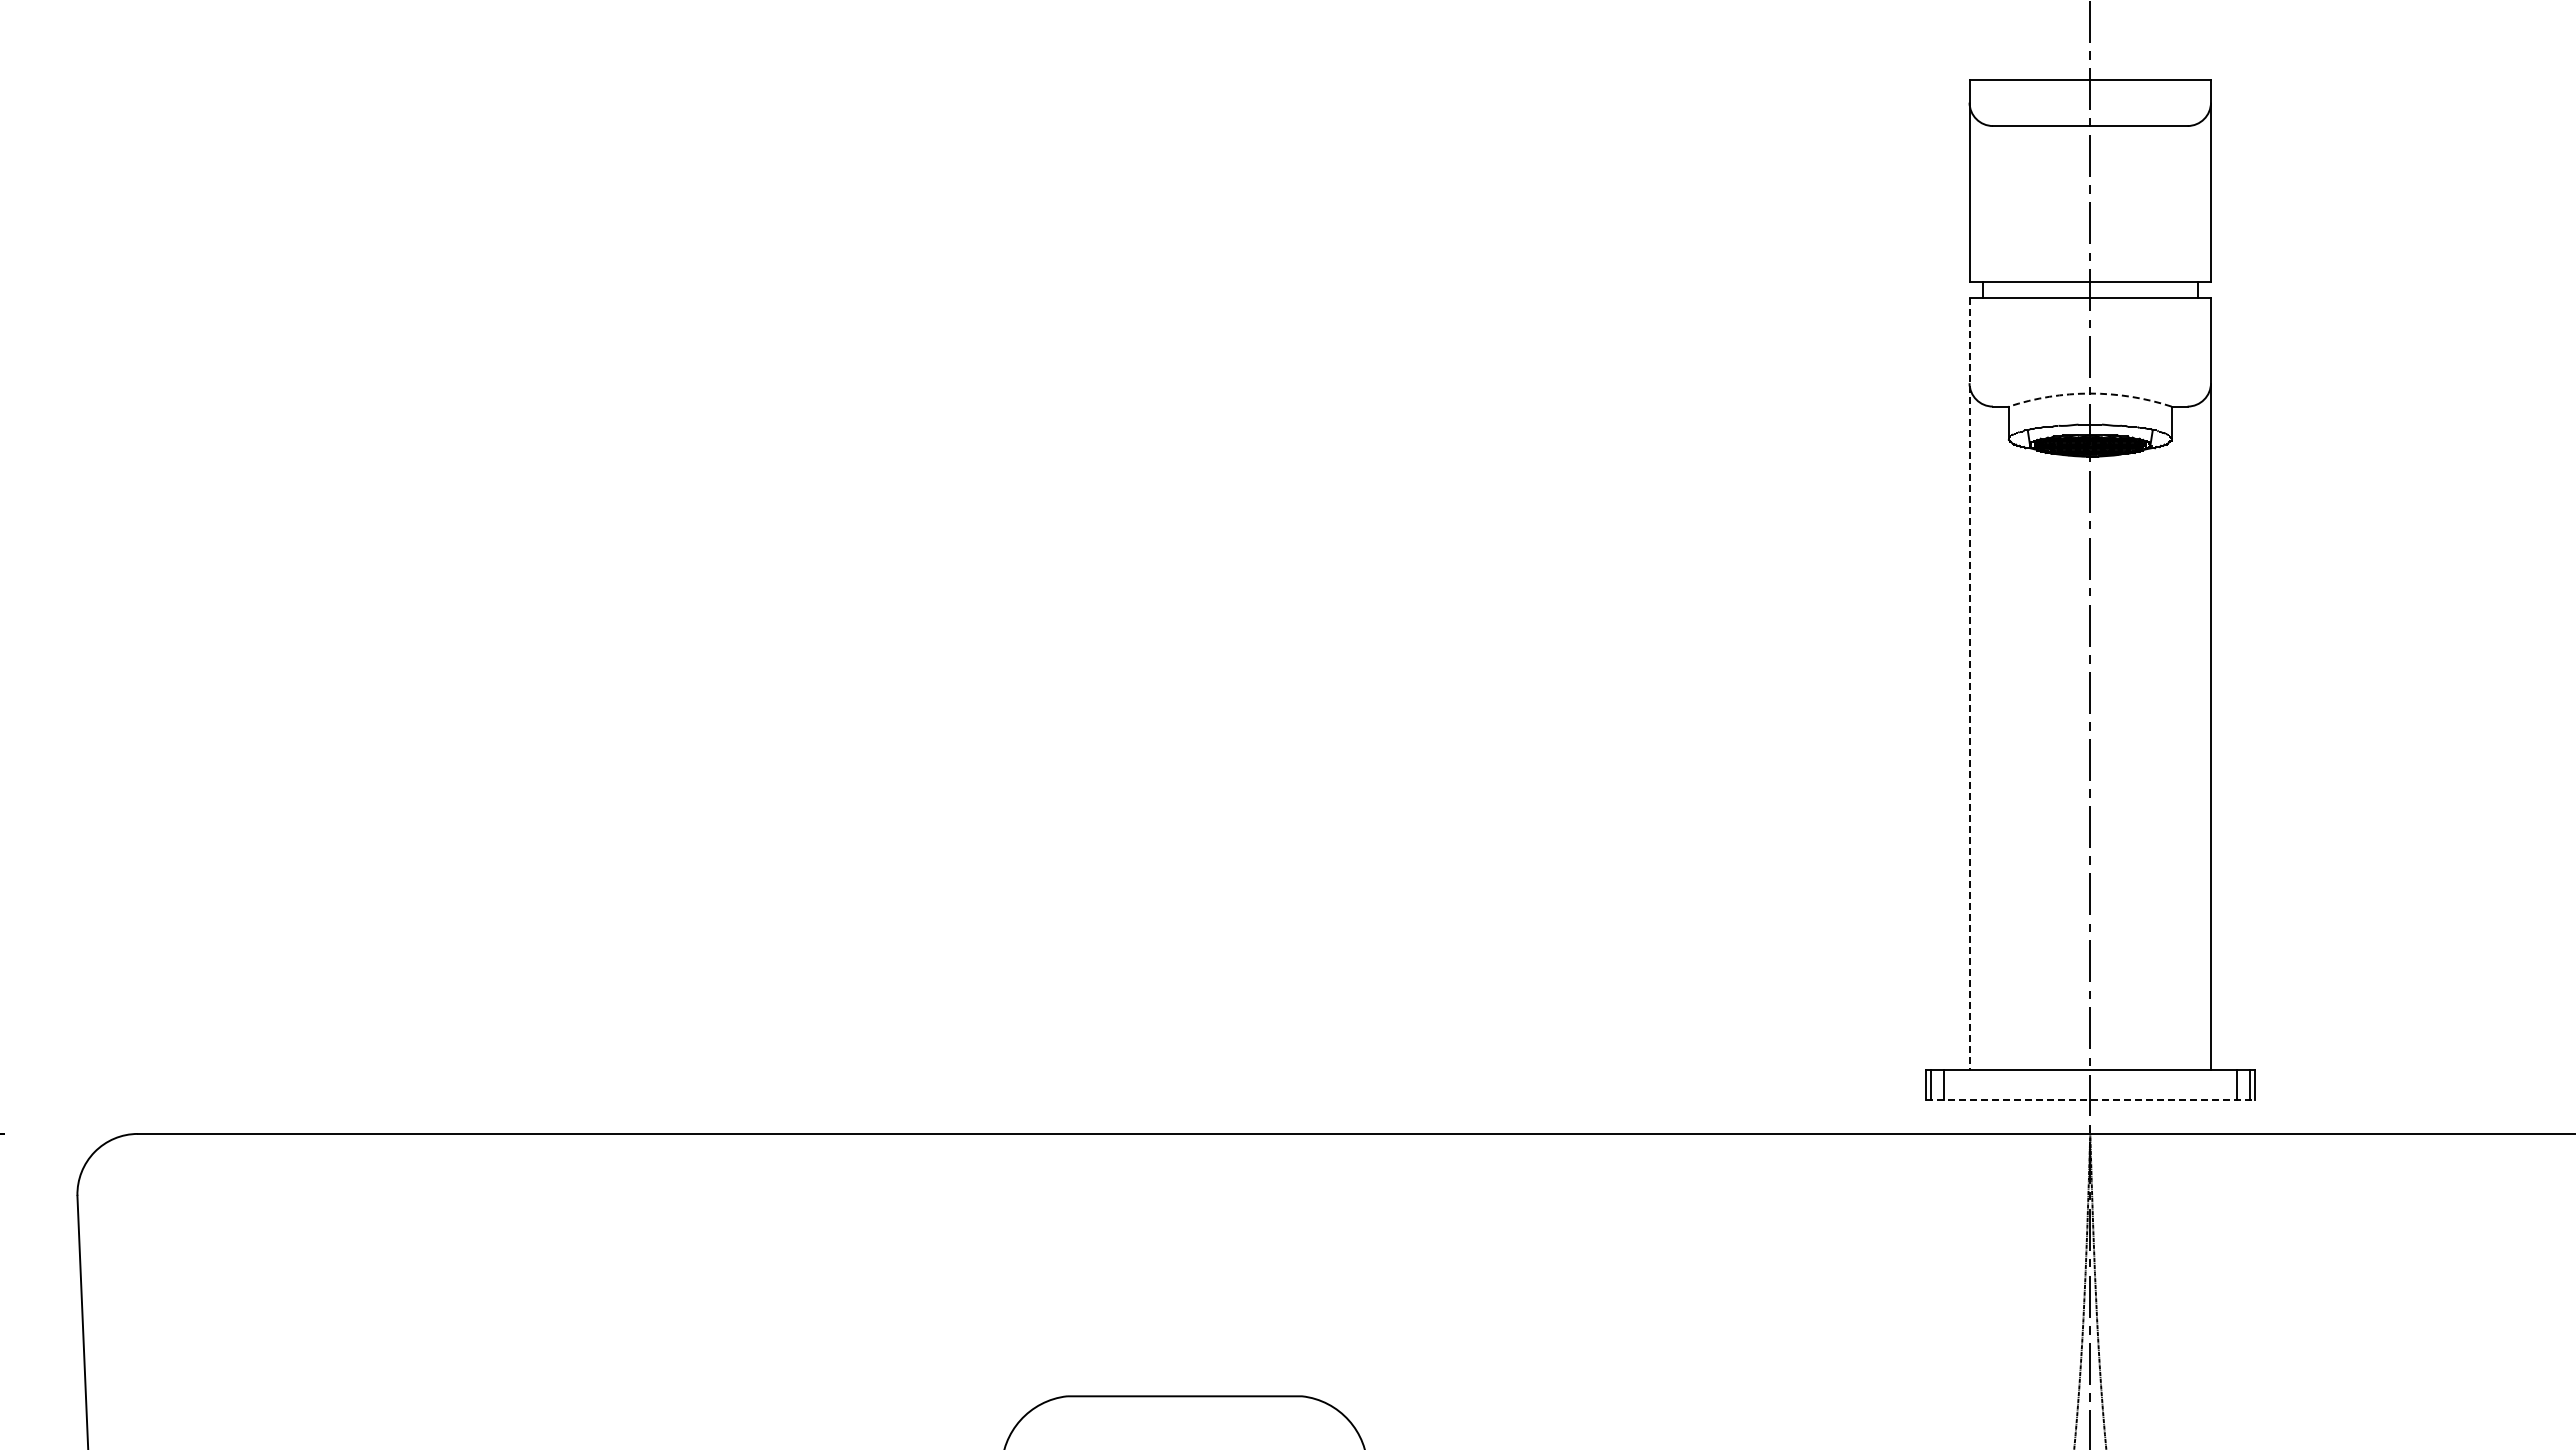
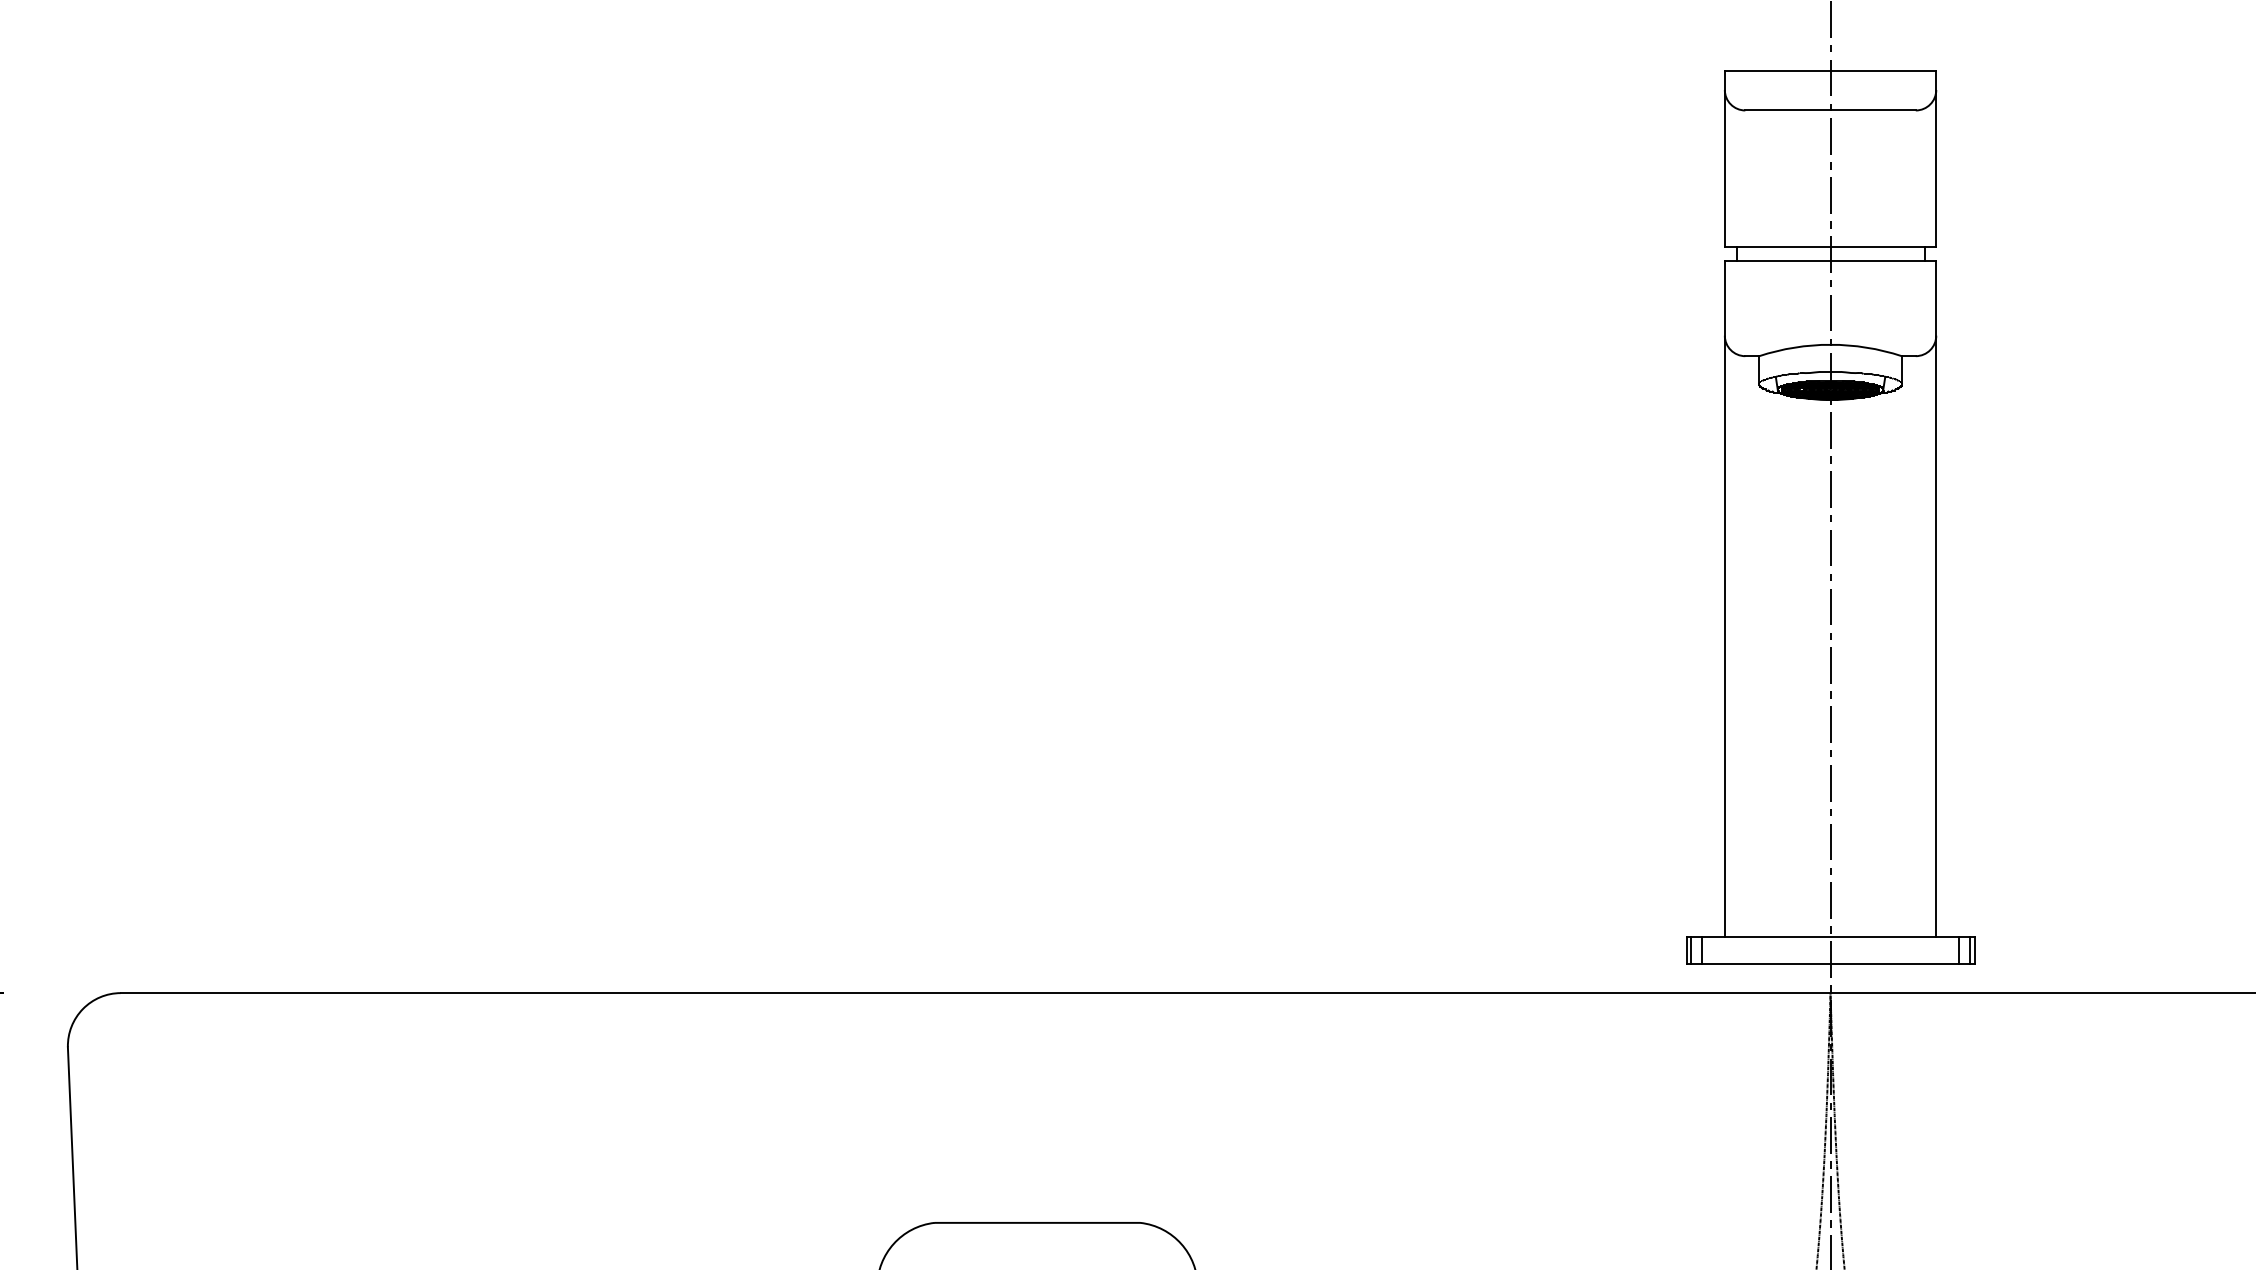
arc: (2090, 393) -> (1830, 344), dashed -> solid
line: (1969, 684) -> (1724, 599), dashed -> solid
line: (2090, 1100) -> (1830, 963), dashed -> solid

